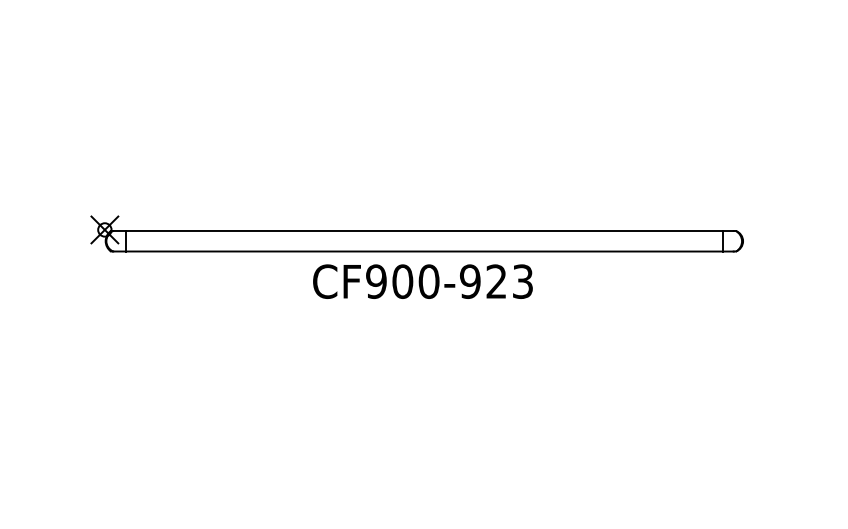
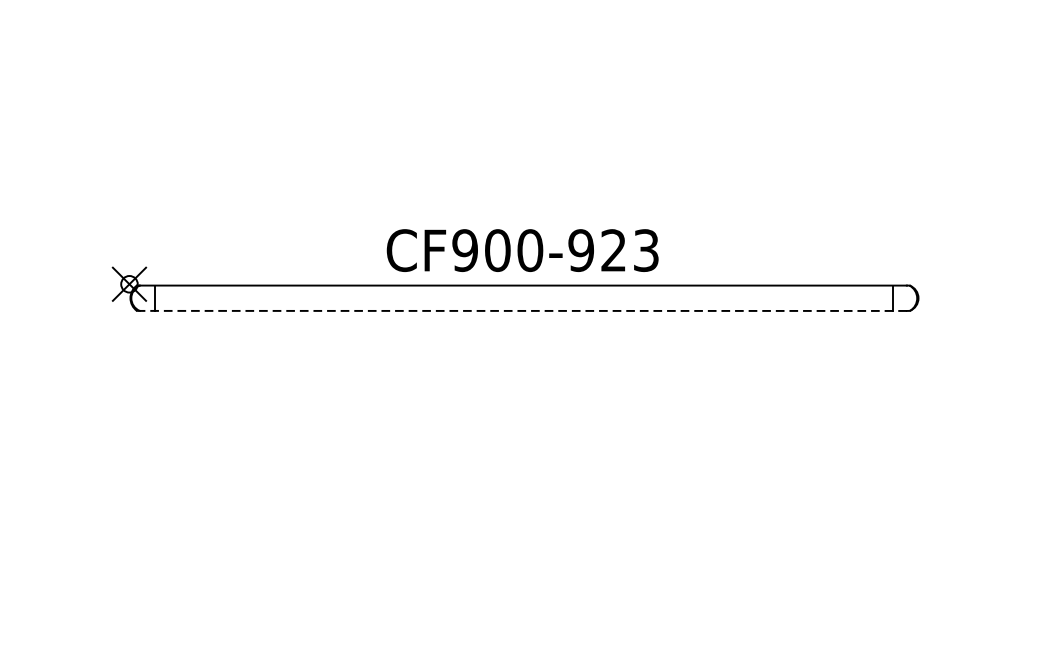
line: (422, 251) -> (522, 310), solid -> dashed
text: (422, 281) -> (522, 250), moved

